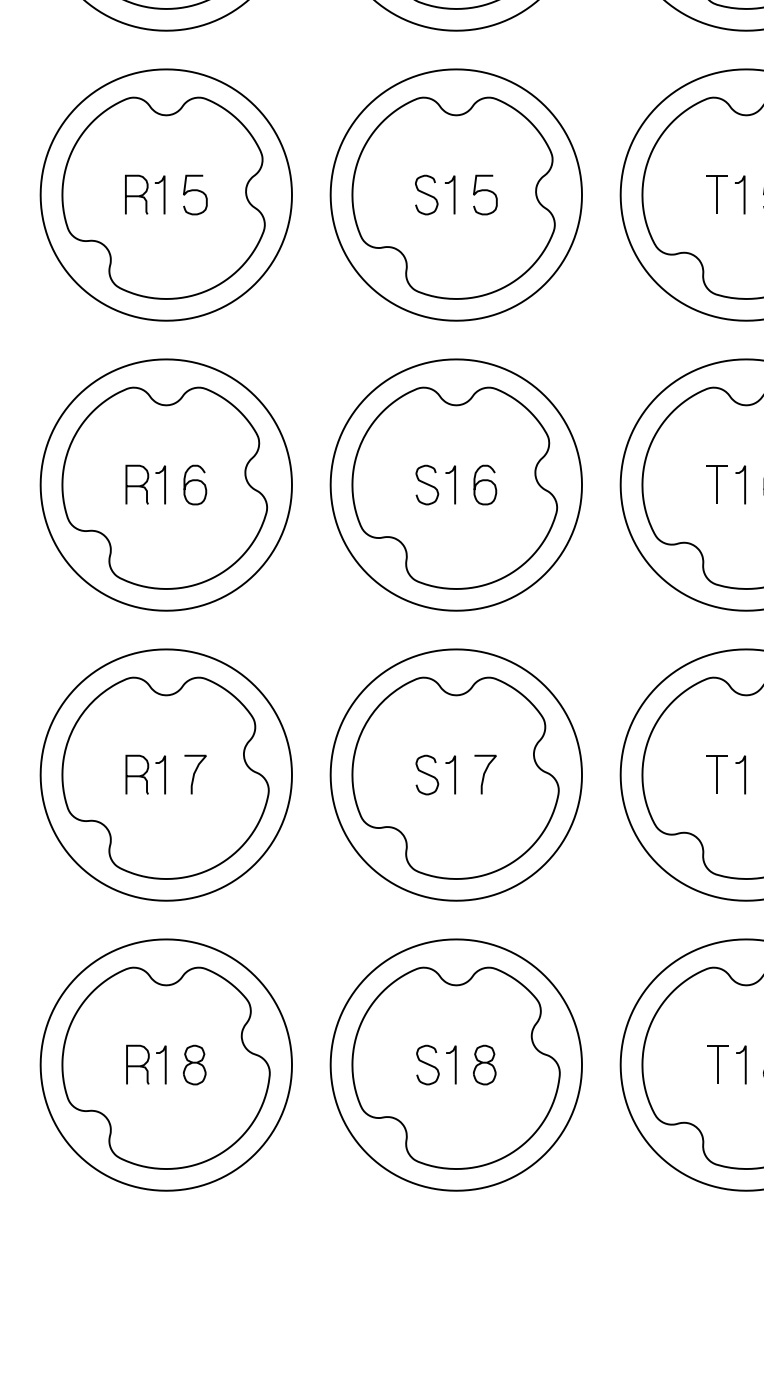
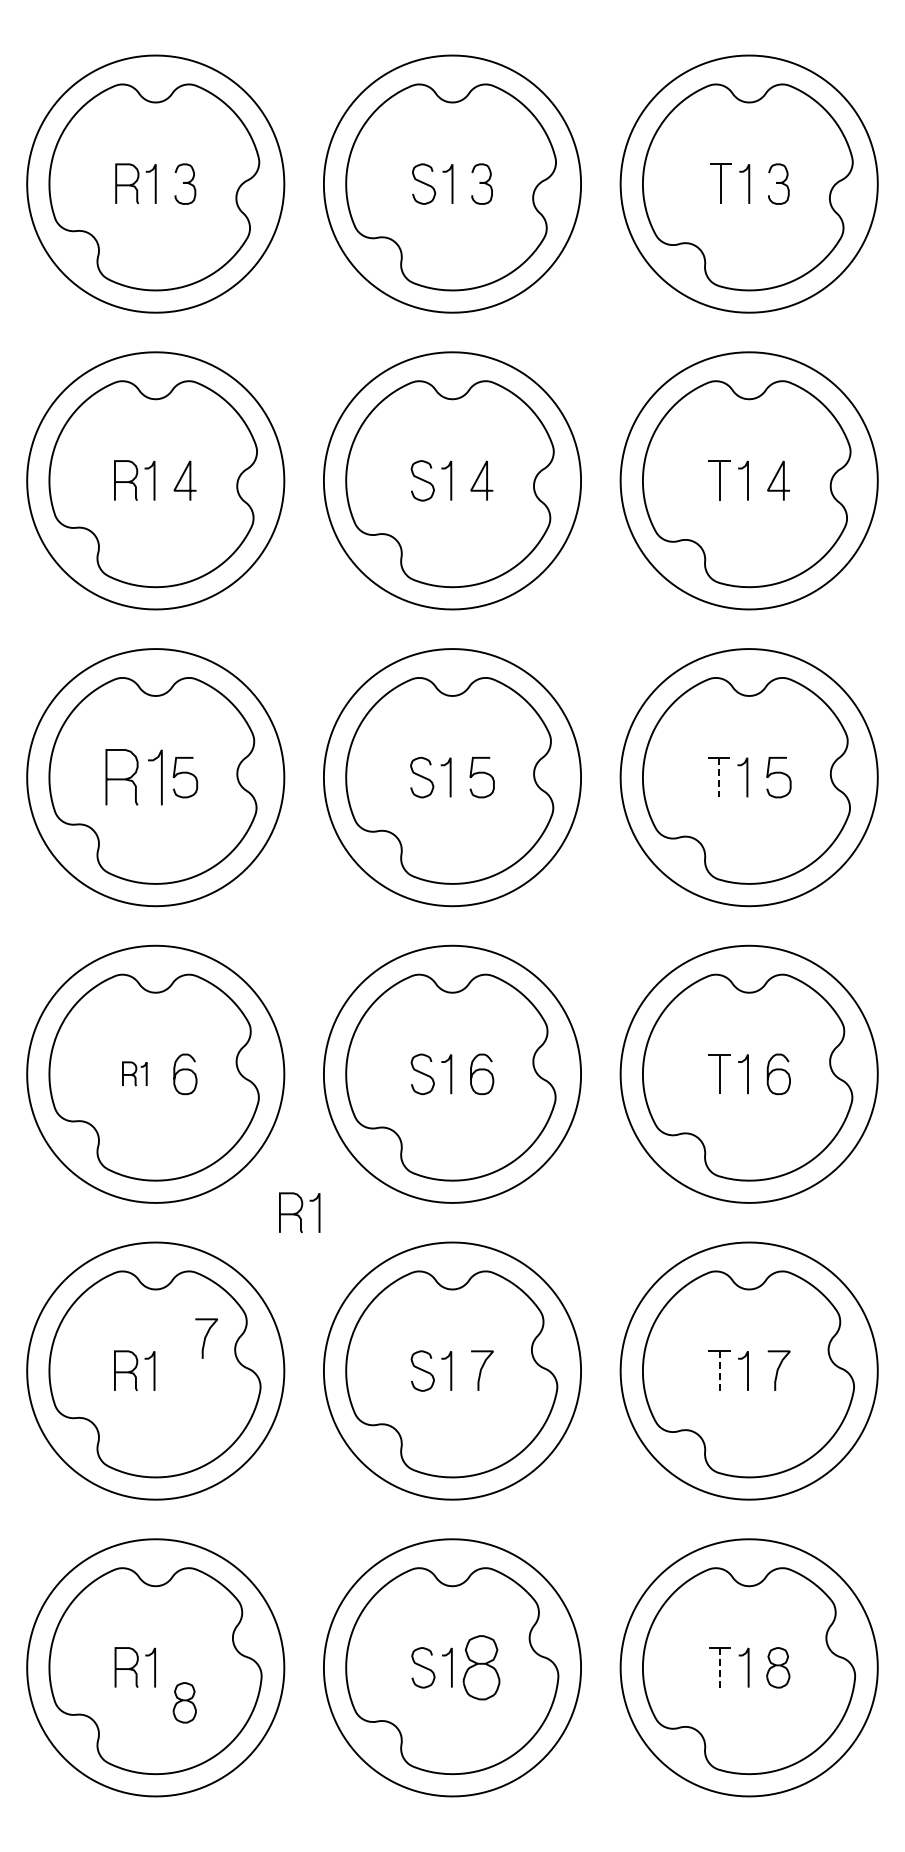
part: (144, 194) -> (133, 777), size x1.4
line: (716, 194) -> (718, 777), solid -> dashed
part: (145, 484) -> (134, 1073), size x0.6
part: (306, 620) -> (299, 1212), added
curve: (195, 773) -> (206, 1337), moved
line: (717, 775) -> (719, 1371), solid -> dashed
part: (194, 1064) -> (184, 1702), moved
part: (484, 1064) -> (481, 1667), size x1.6
line: (718, 1064) -> (720, 1667), solid -> dashed

